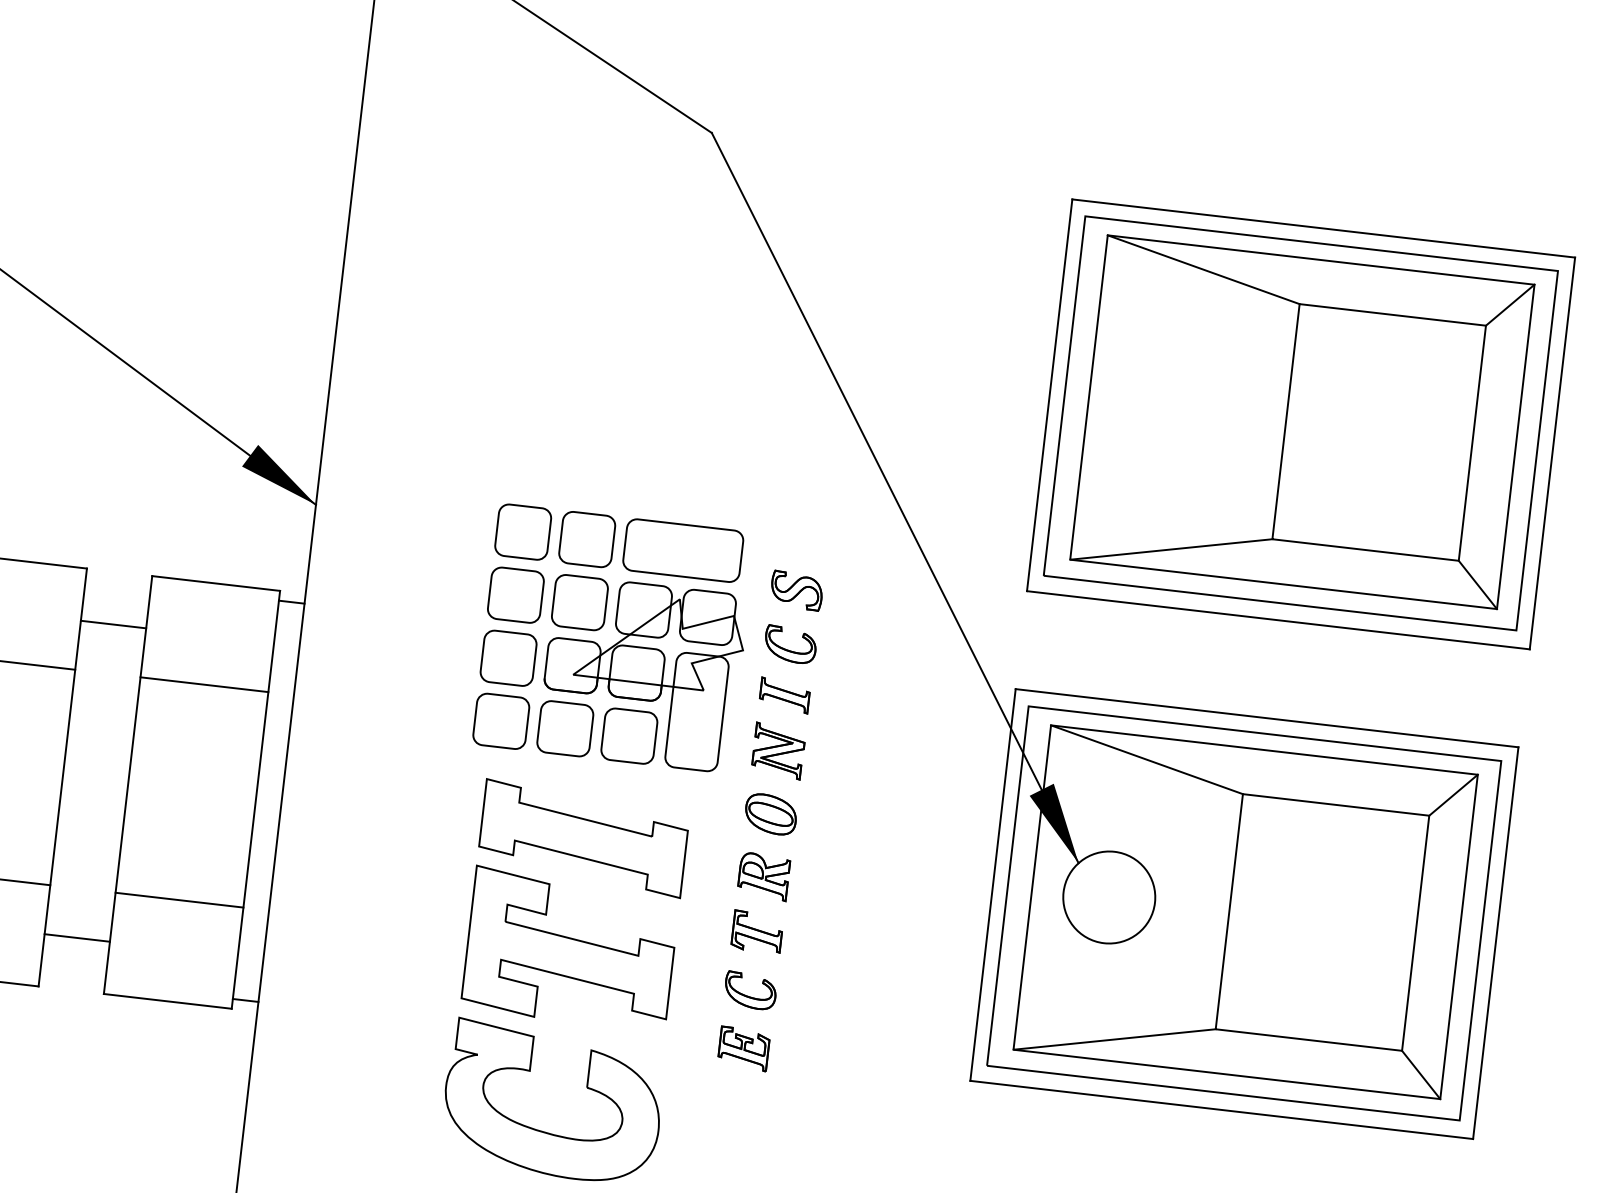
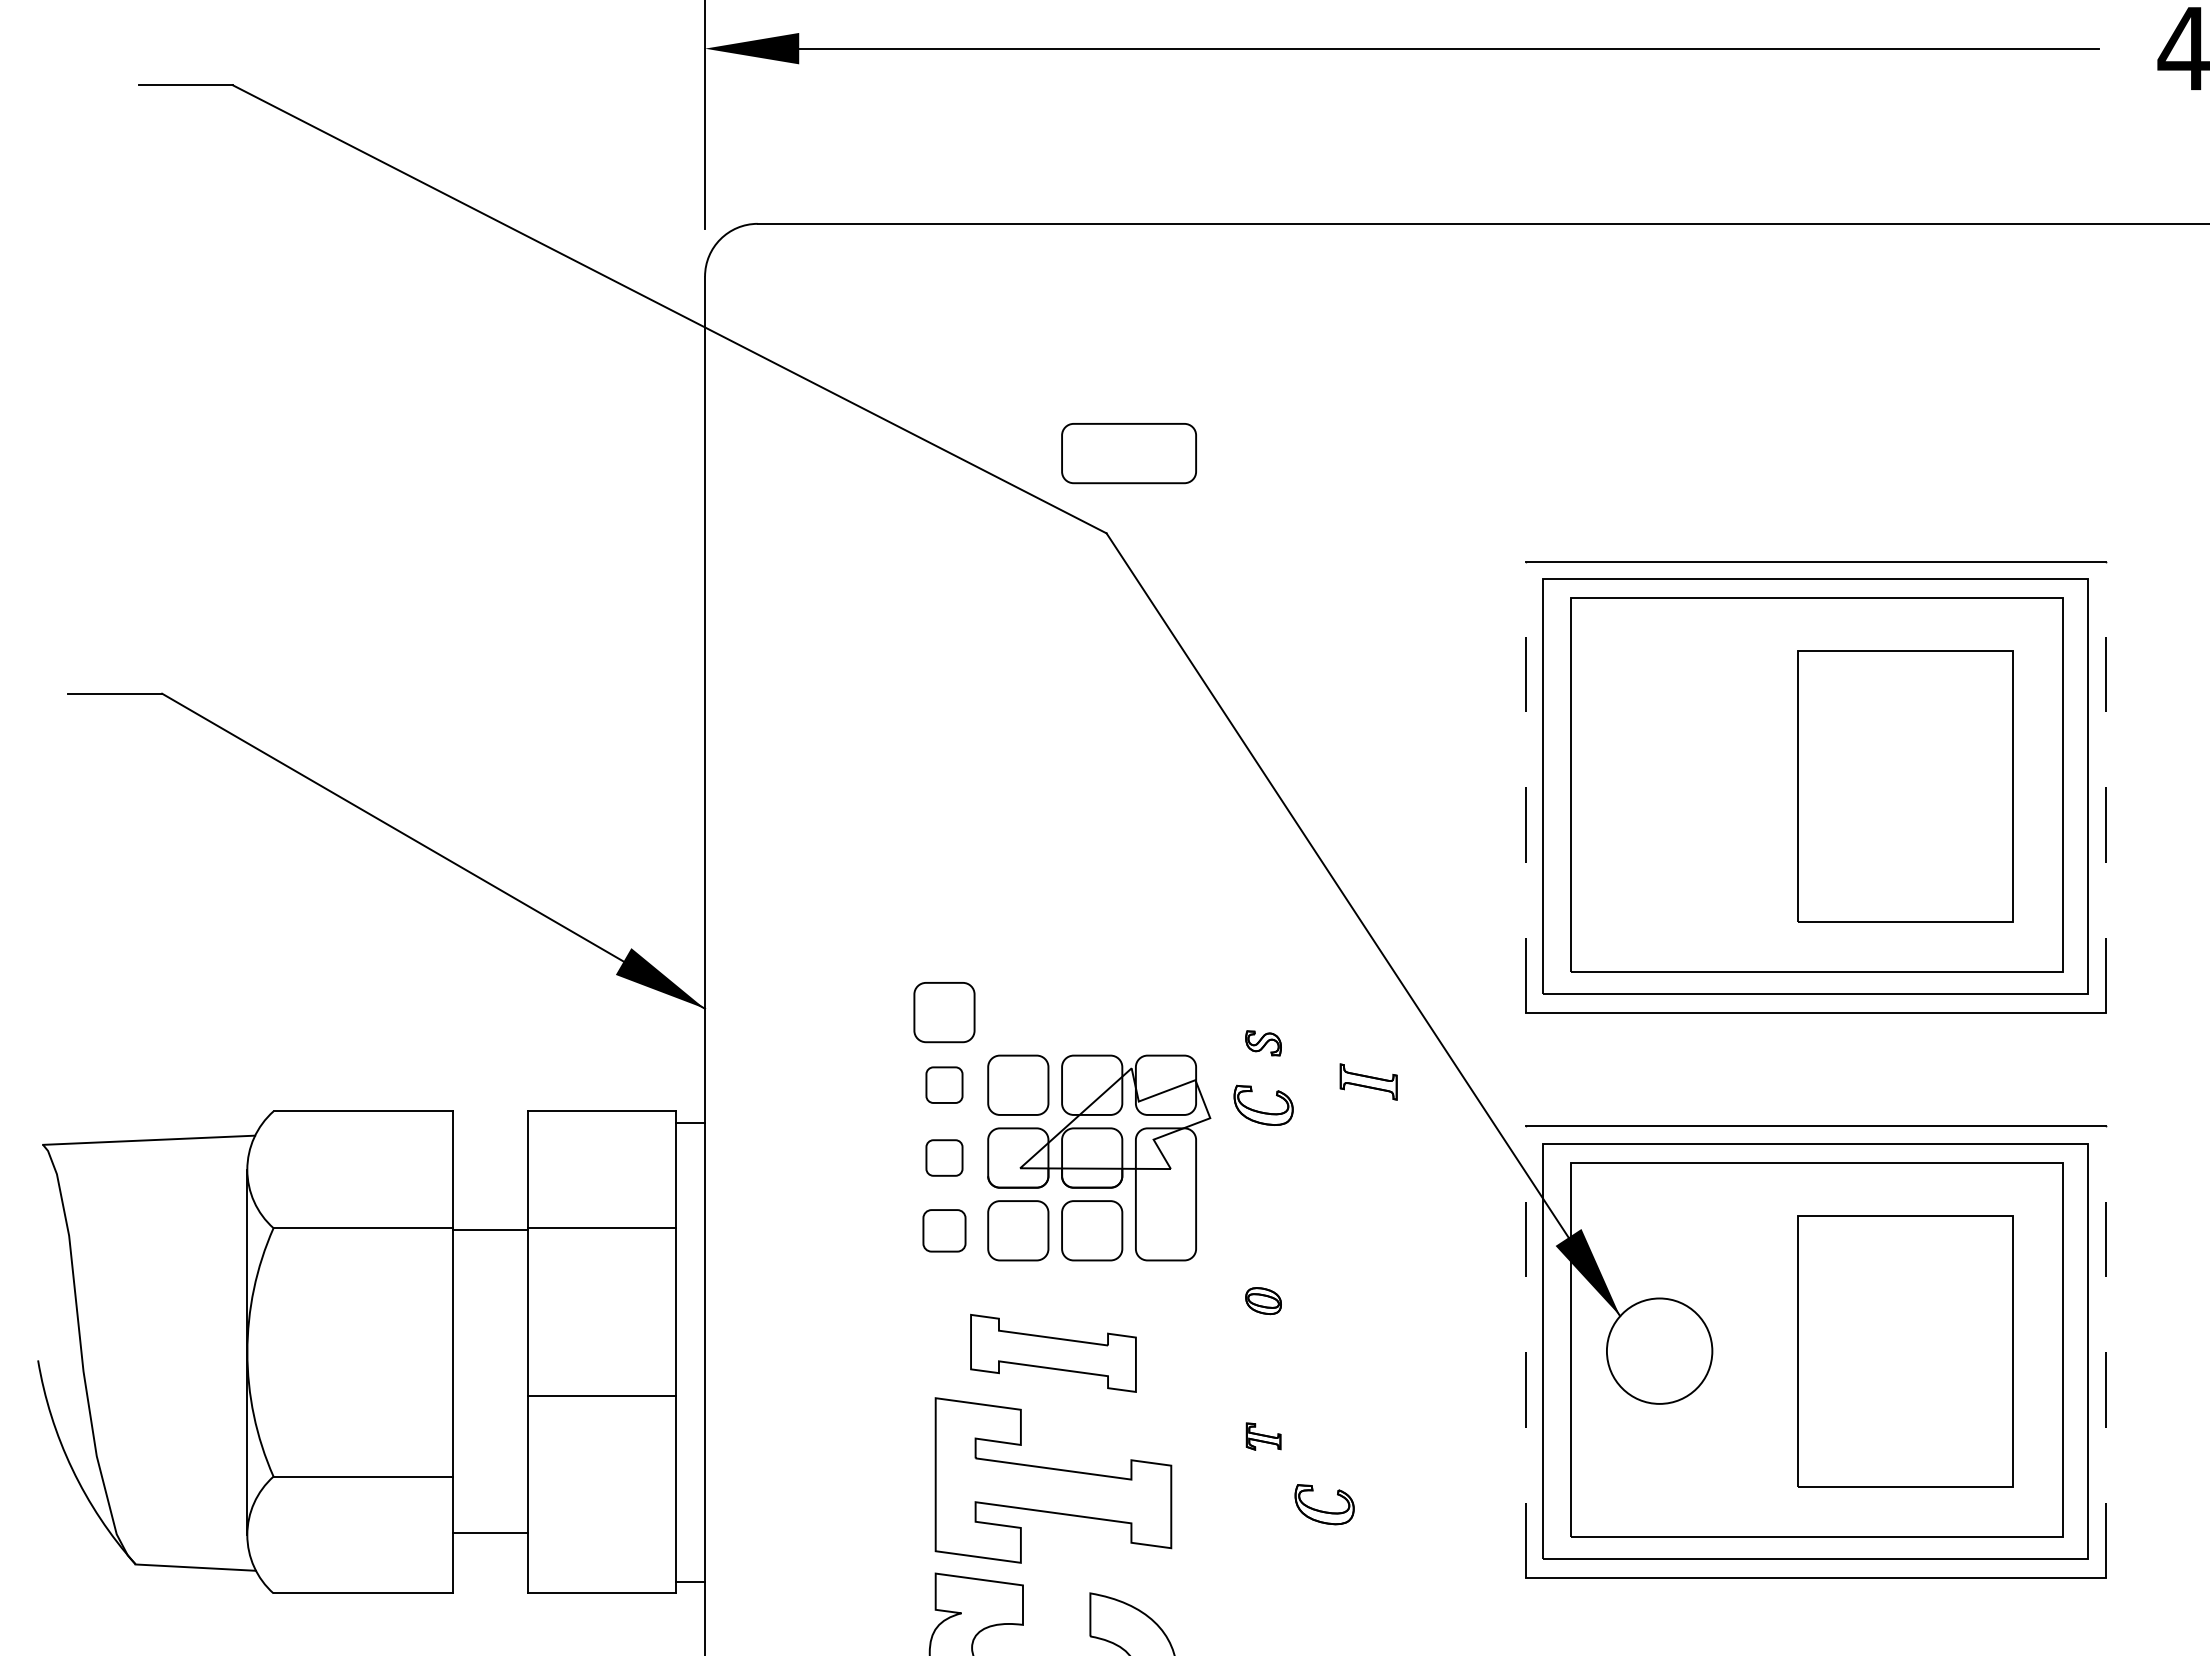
line: (1203, 269) -> (1684, 623), removed
line: (1509, 304) -> (2037, 623), removed
line: (1049, 395) -> (1525, 787), solid -> dashed
line: (1552, 453) -> (2105, 787), solid -> dashed
part: (587, 539) -> (1018, 1012), removed
line: (1171, 549) -> (1684, 946), removed
part: (682, 550) -> (1128, 453), moved
line: (1477, 584) -> (2037, 946), removed
part: (796, 590) -> (1263, 1043), size x0.6
part: (515, 594) -> (944, 1084), size x0.6
line: (113, 624) -> (490, 1229), moved
part: (508, 657) -> (944, 1157), size x0.6
part: (784, 695) -> (1368, 1081), moved
part: (501, 721) -> (944, 1230), size x0.7
part: (778, 750) -> (1263, 1227), removed
line: (1147, 758) -> (1684, 1188), removed
line: (1453, 794) -> (2037, 1188), removed
part: (770, 813) -> (1263, 1300), size x0.6
part: (583, 838) -> (1053, 1353), size x0.7
part: (763, 877) -> (1263, 1373), removed
line: (992, 885) -> (1525, 1352), solid -> dashed
line: (179, 900) -> (601, 1395), moved
part: (757, 931) -> (1263, 1436), size x0.6
line: (1495, 943) -> (2105, 1352), solid -> dashed
part: (748, 995) -> (1322, 1510), moved
line: (1114, 1039) -> (1684, 1512), removed
part: (743, 1048) -> (1263, 1571), removed
line: (1420, 1075) -> (2037, 1512), removed

